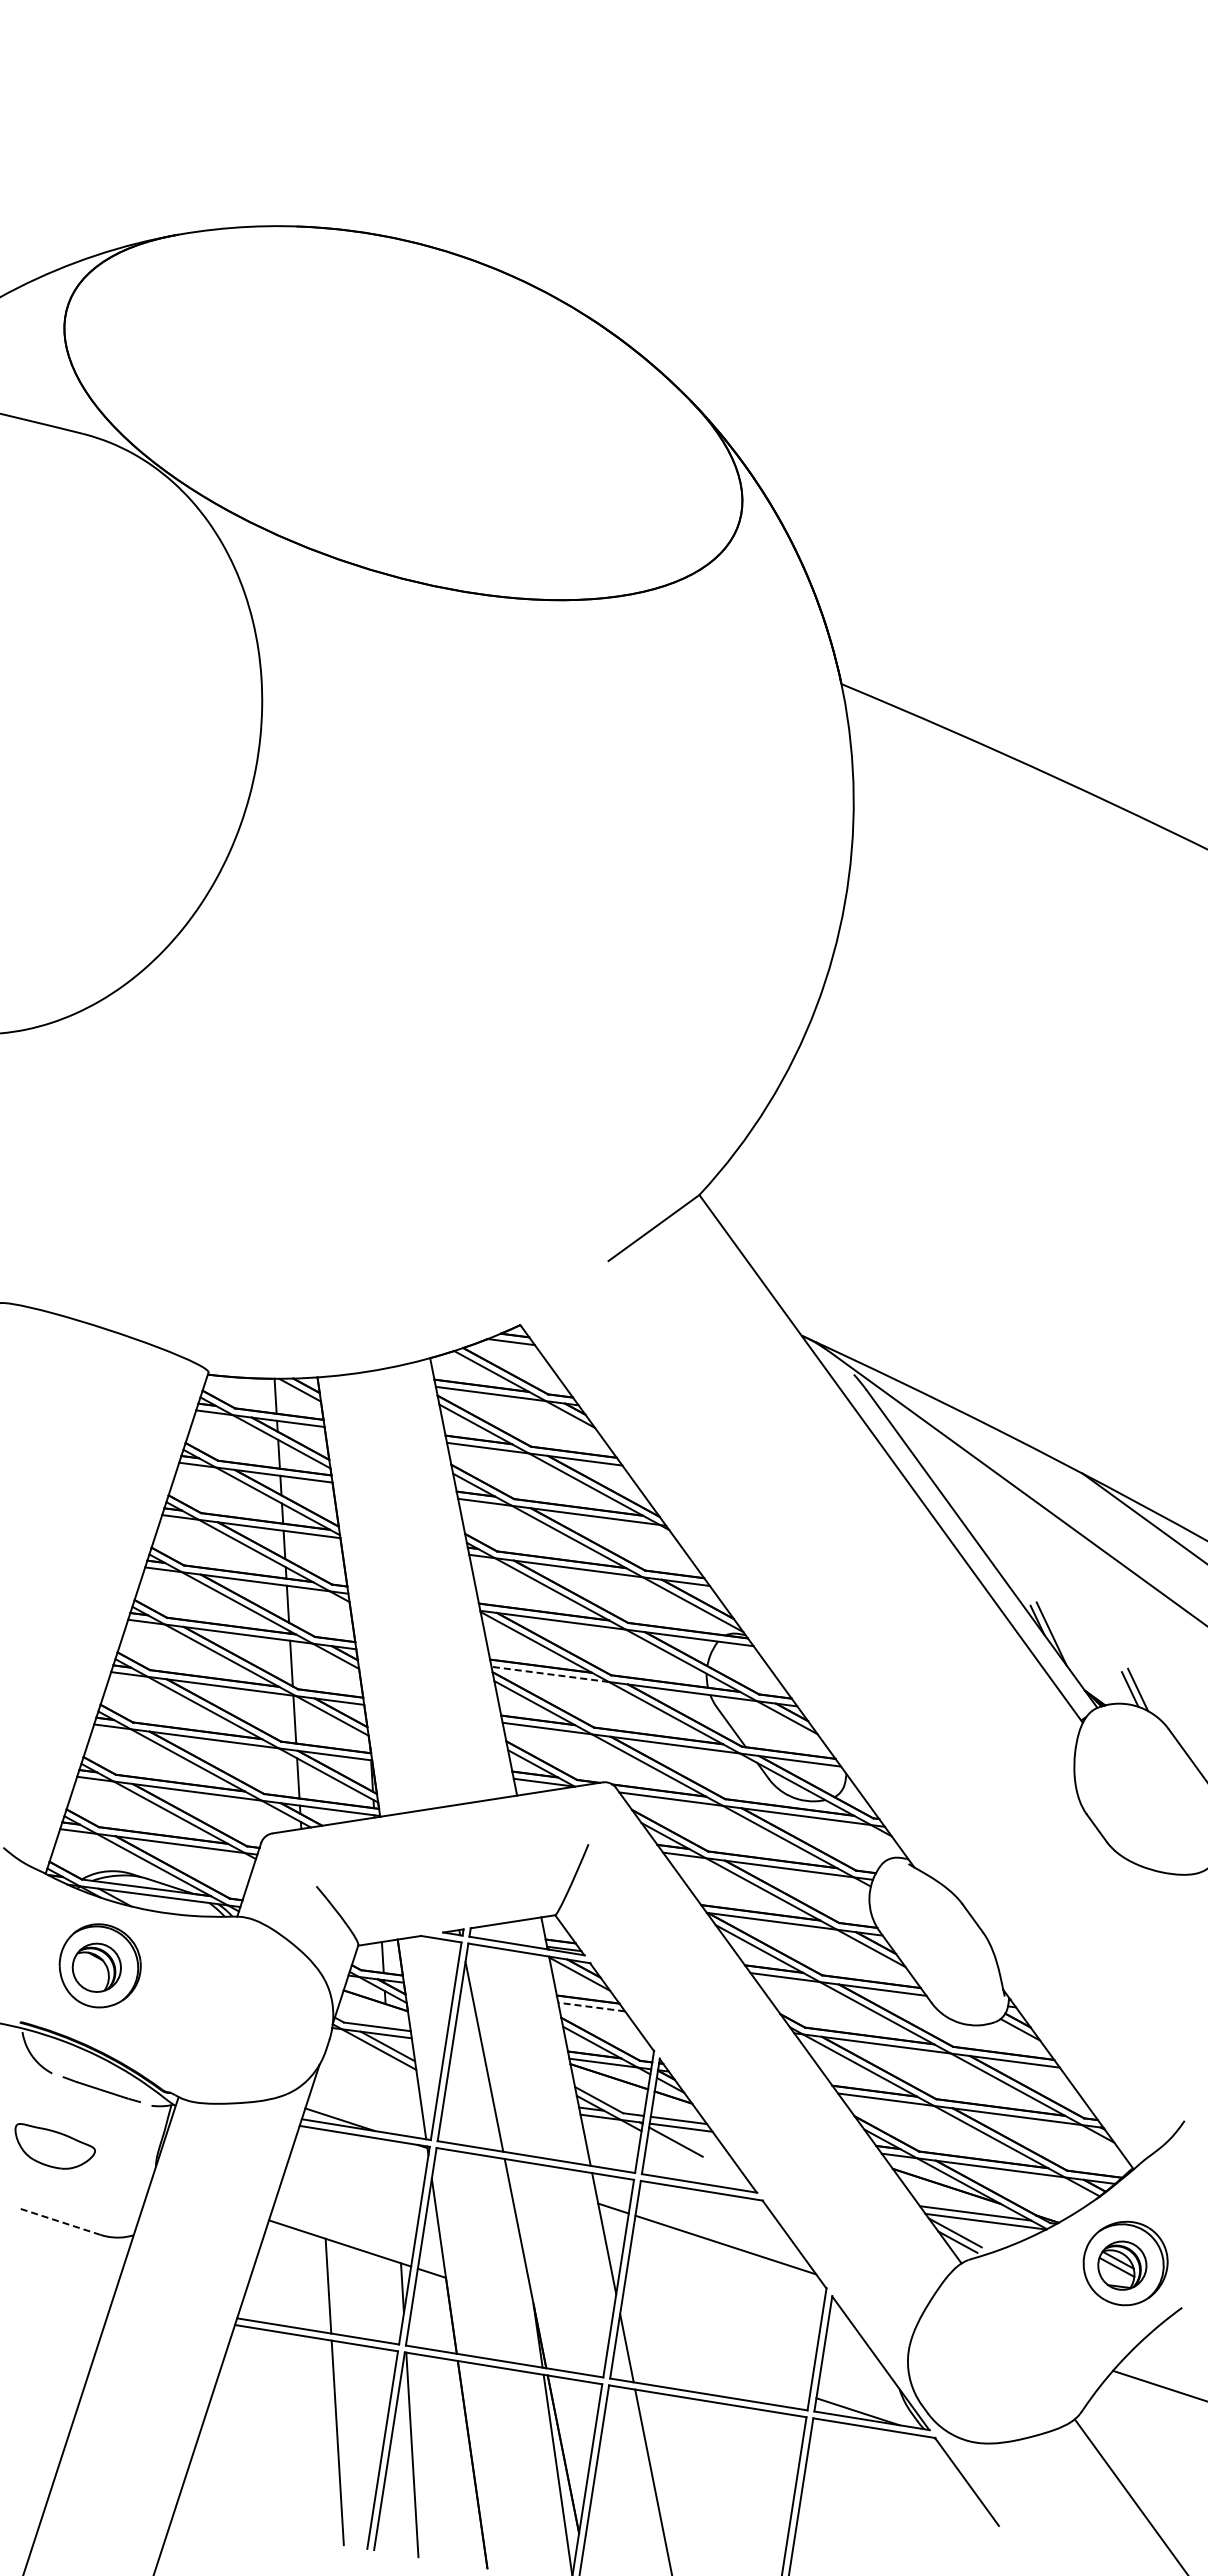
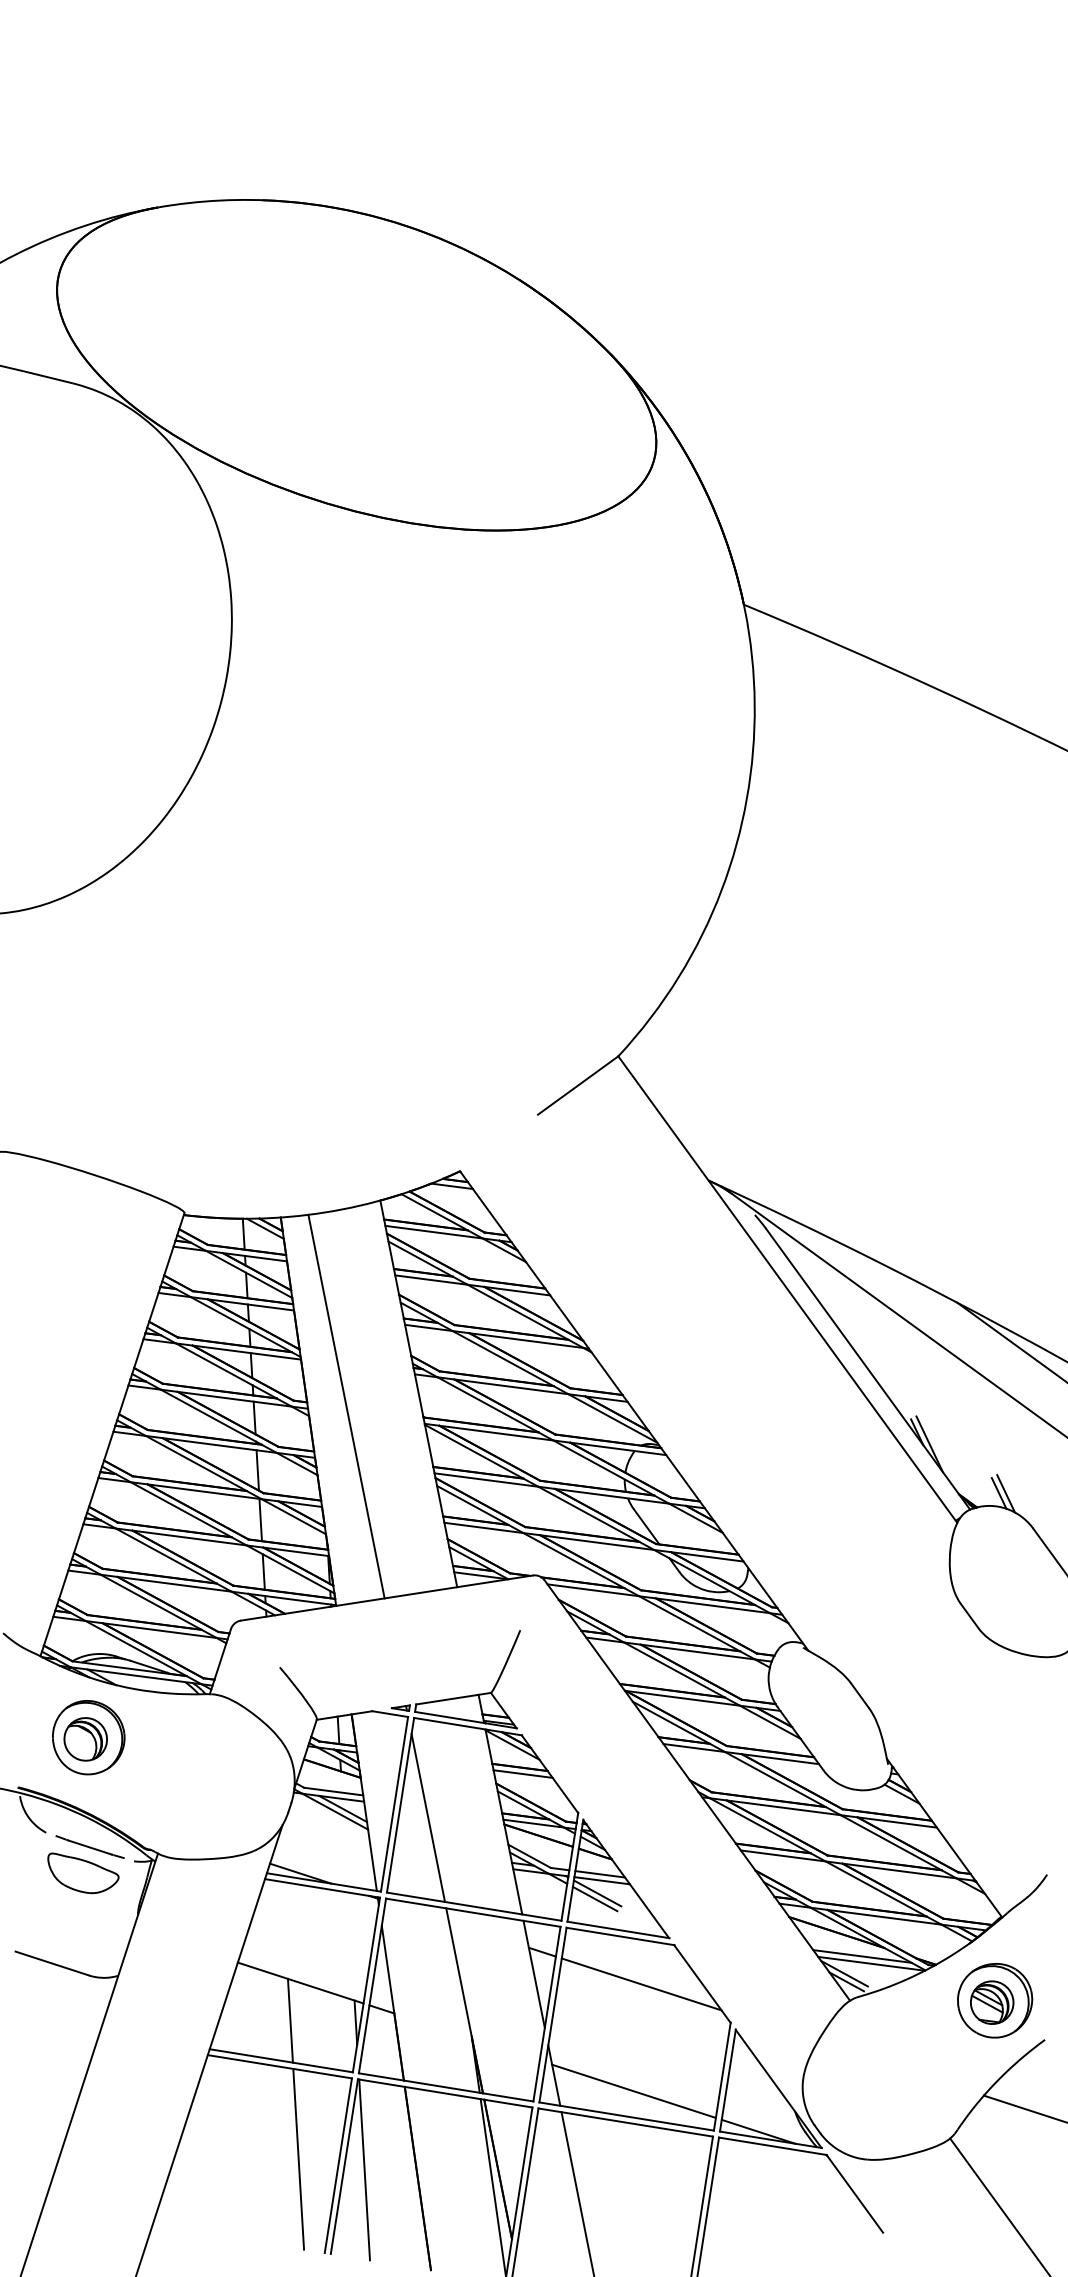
line: (391, 1591) -> (346, 1406), added
line: (549, 1674) -> (485, 1480), dashed -> solid
line: (591, 2007) -> (522, 1774), dashed -> solid
part: (54, 2146) -> (82, 1873), moved
line: (673, 2148) -> (595, 1899), added
line: (59, 2221) -> (52, 1963), dashed -> solid
line: (716, 2365) -> (633, 2090), added

